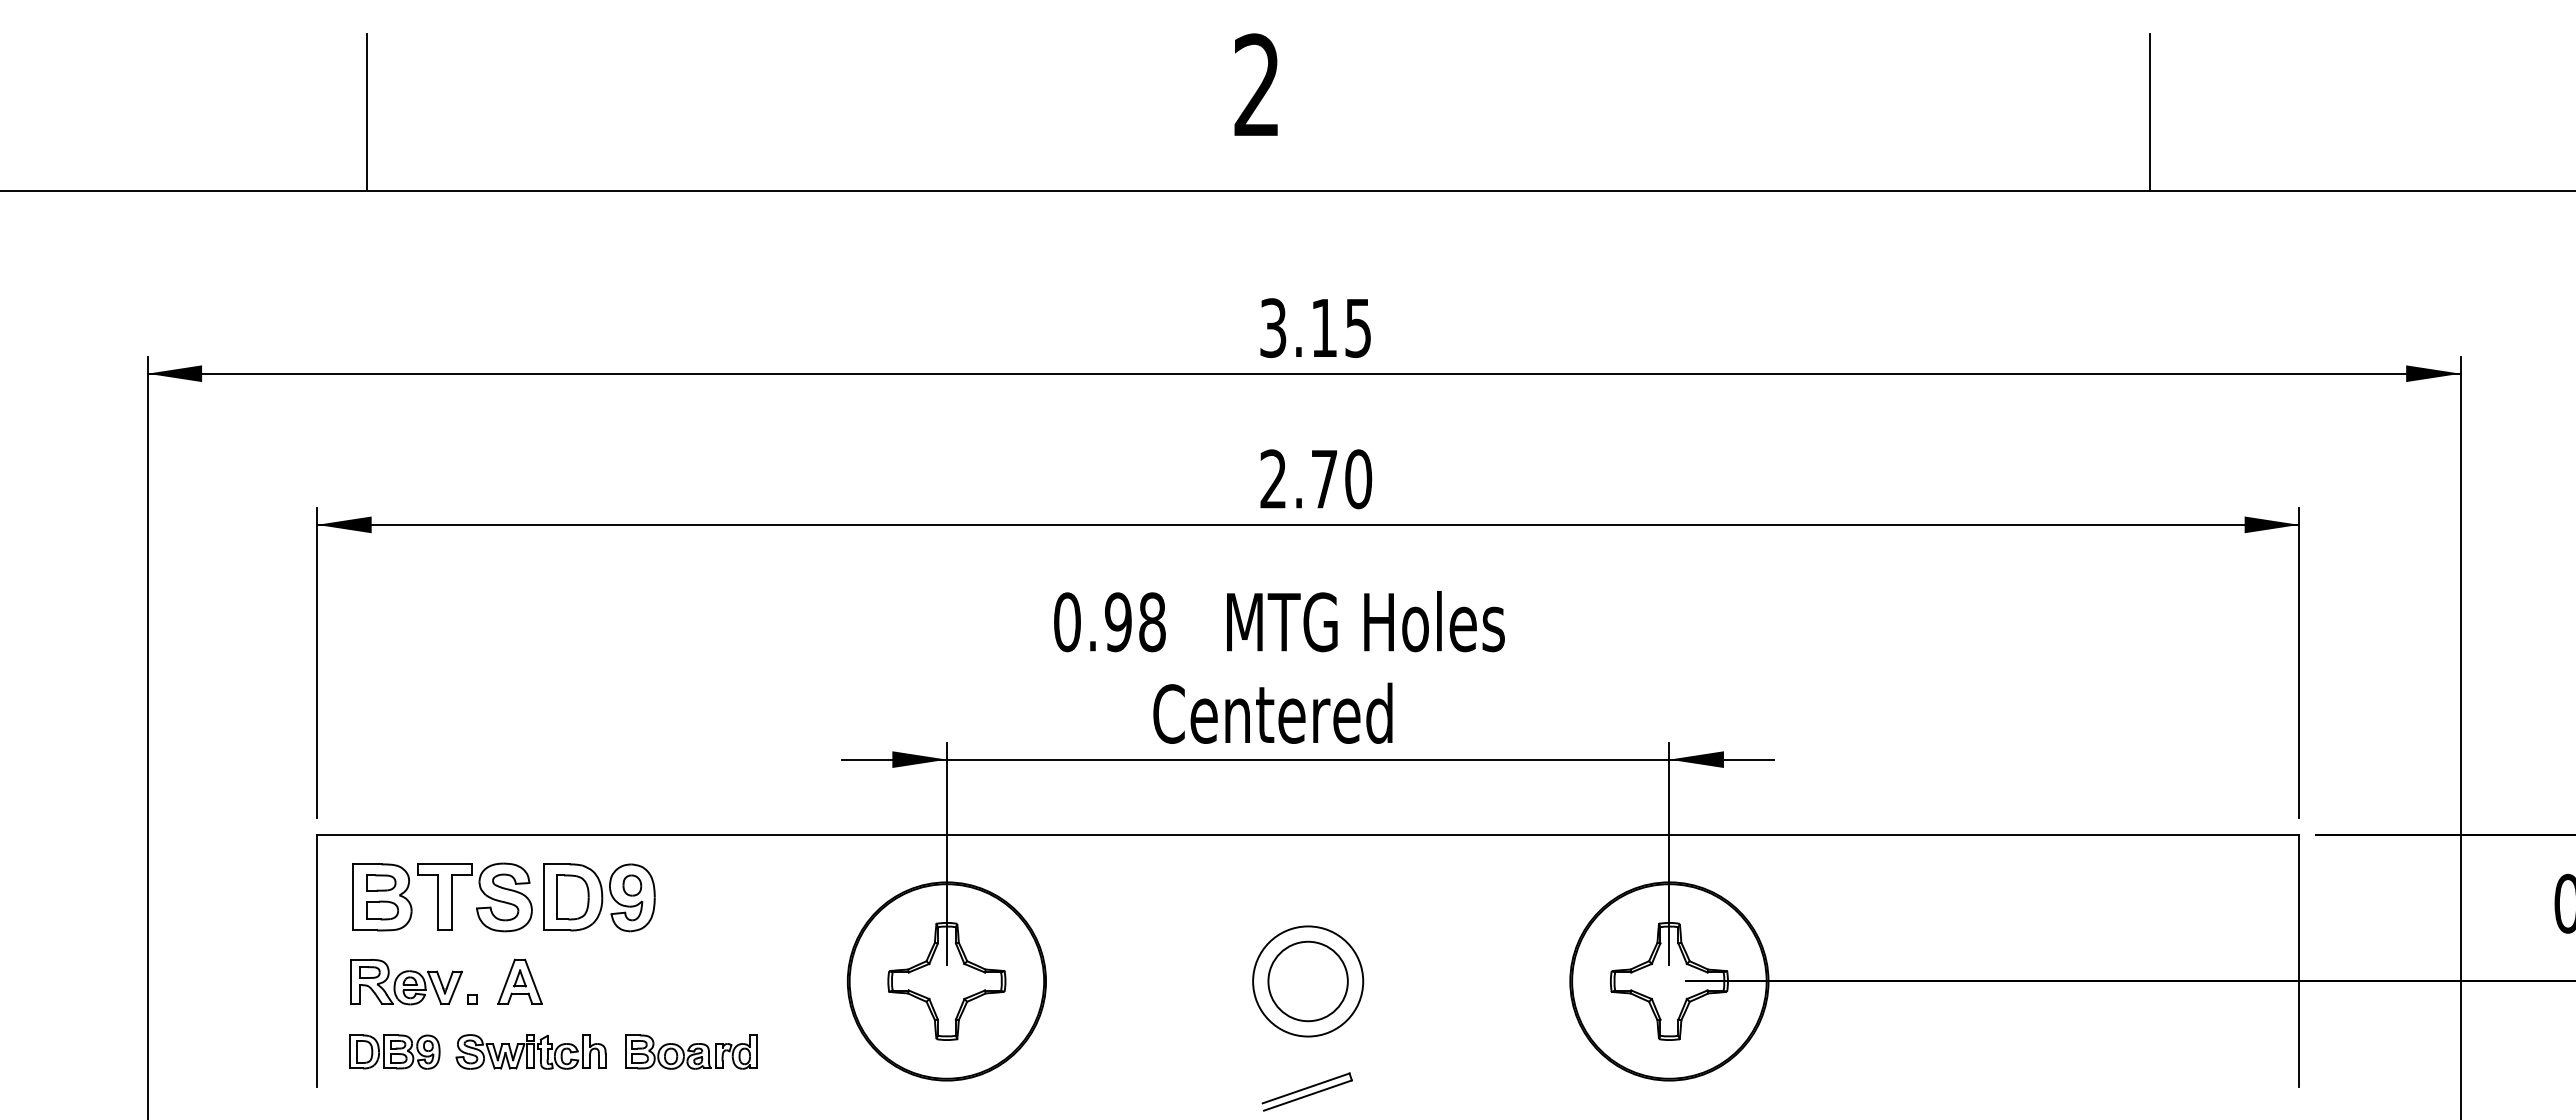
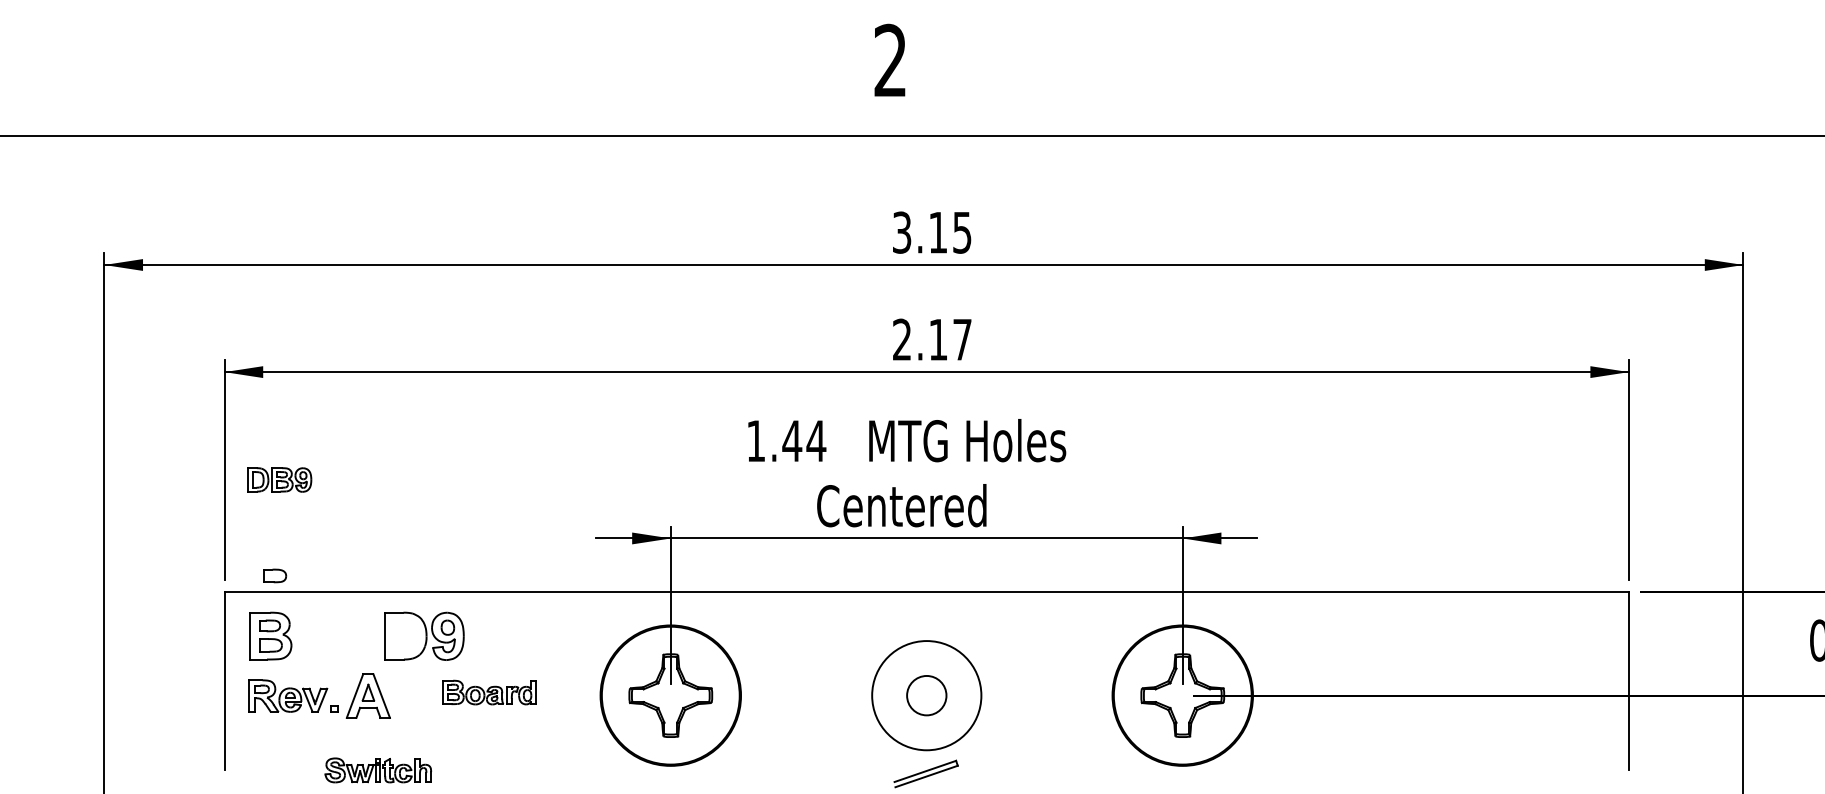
line: (366, 112) -> (259, 79), removed
line: (2149, 112) -> (1522, 79), removed
text: (1342, 479) -> (951, 339), 2.70 -> 2.17
text: (1110, 622) -> (786, 441), 0.98 -> 1.44
part: (388, 812) -> (275, 575), added
part: (480, 890) -> (340, 631), removed
part: (572, 897) -> (405, 636), removed
part: (519, 981) -> (367, 695), size x1.4
circle: (1307, 981) -> (926, 695), size x0.7
circle: (1308, 981) -> (927, 695), size x1.4
part: (394, 1051) -> (279, 479), moved
part: (530, 1051) -> (377, 770), moved
part: (691, 1051) -> (489, 692), moved

